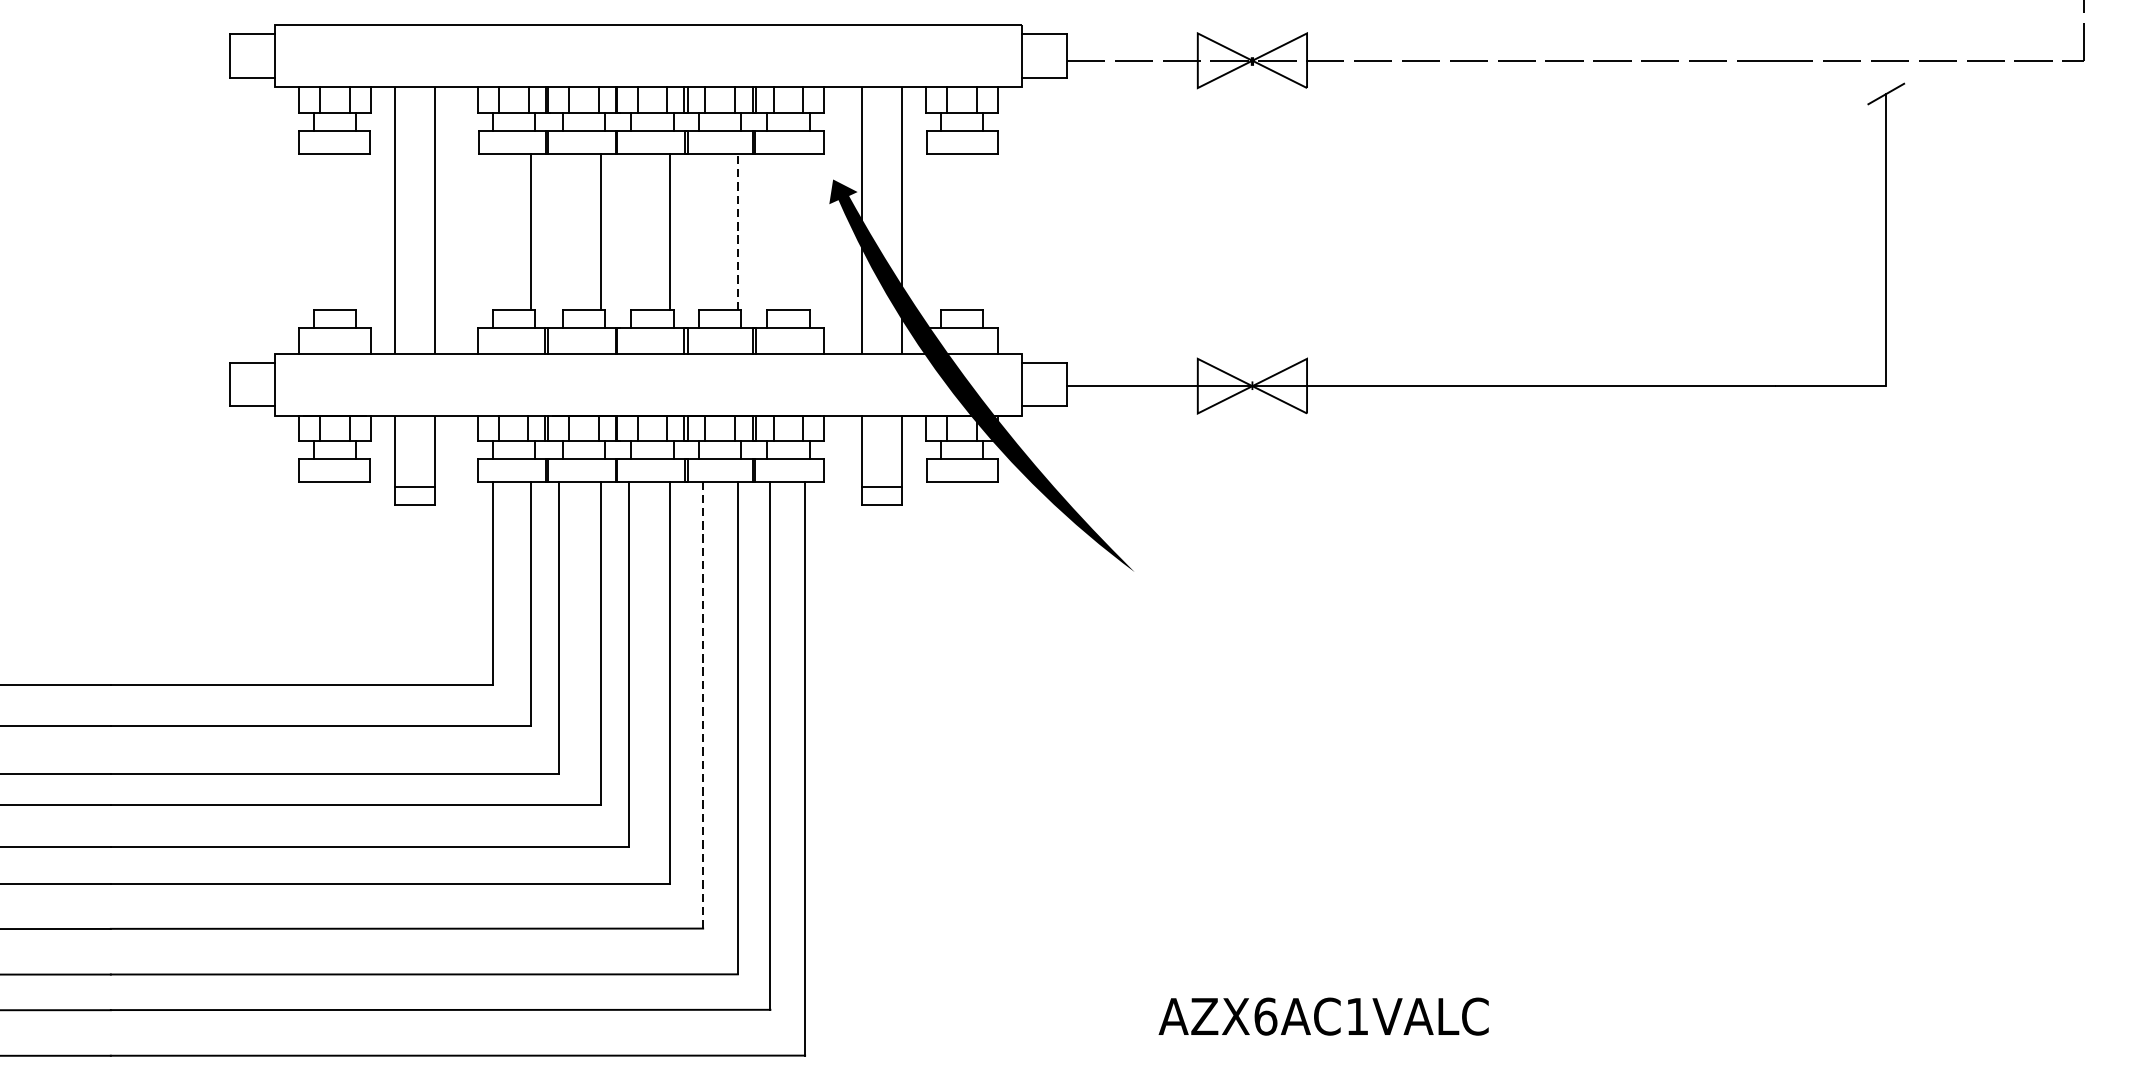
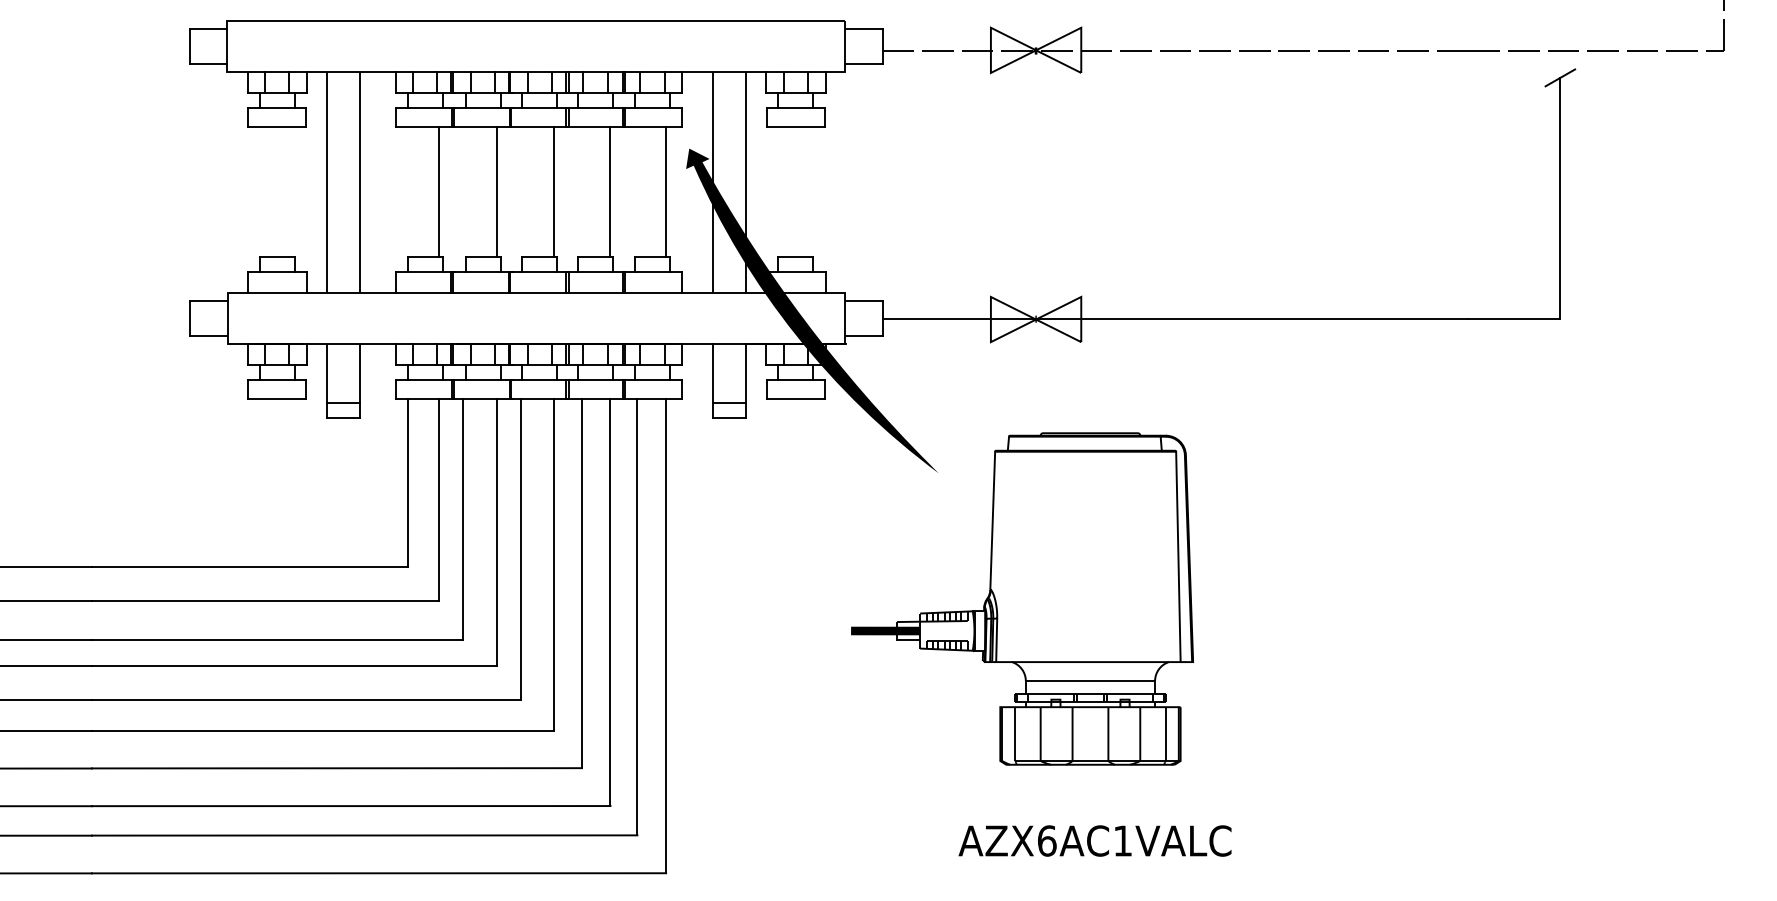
line: (805, 231) -> (666, 191), added
line: (737, 232) -> (610, 192), dashed -> solid
line: (702, 705) -> (581, 583), dashed -> solid
part: (1236, 723) -> (1022, 598), added

